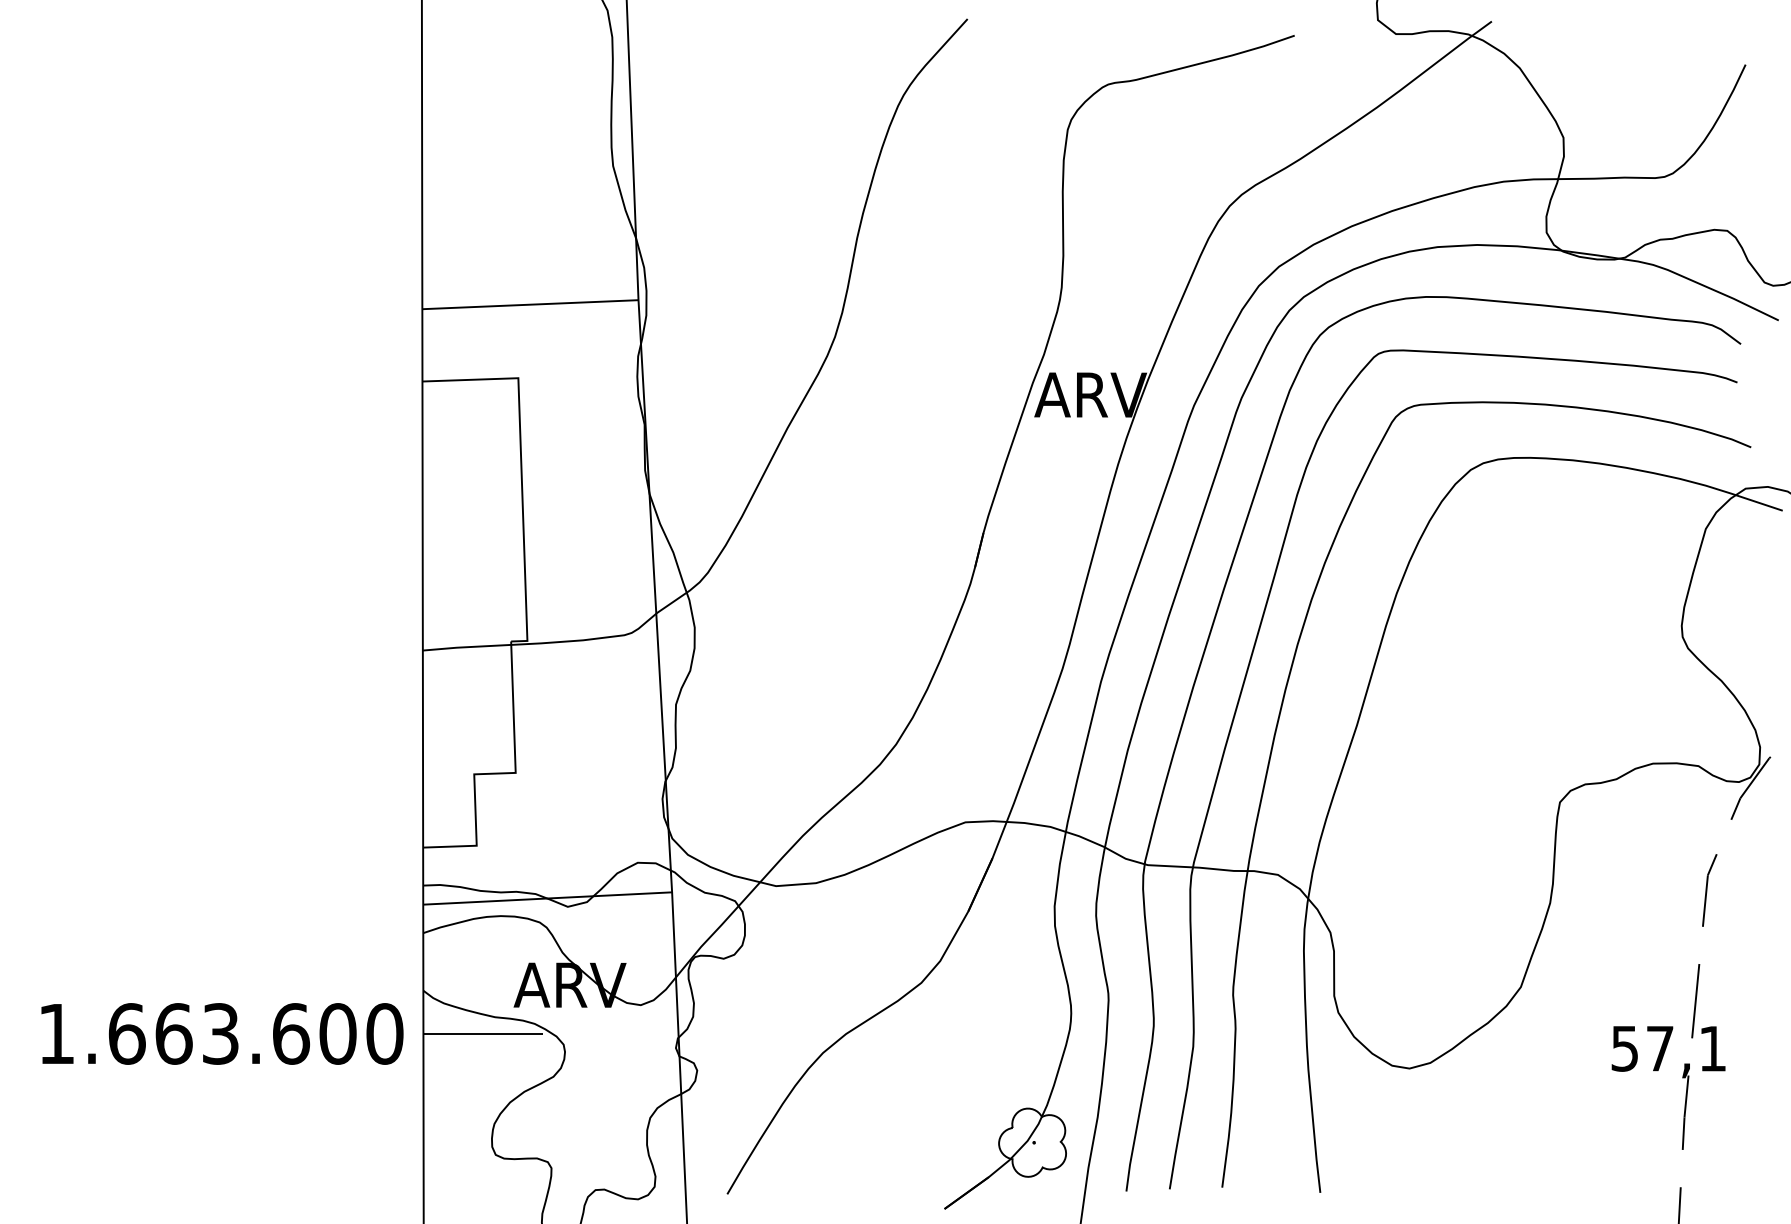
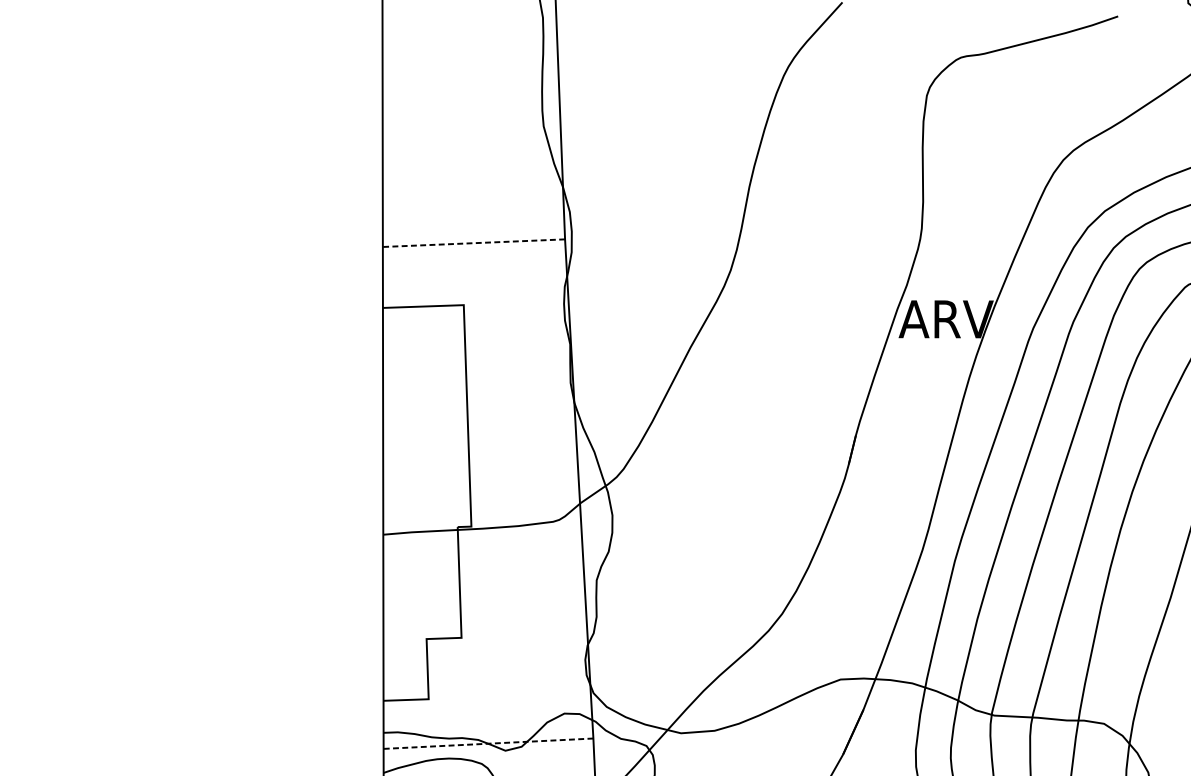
line: (529, 304) -> (473, 243), solid -> dashed
line: (547, 898) -> (488, 743), solid -> dashed

